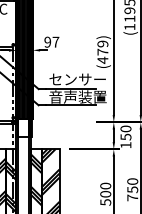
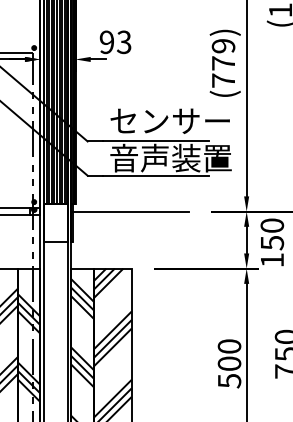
text: (55, 41) -> (123, 40), 97 -> 93
text: (102, 60) -> (222, 80), (479) -> (779)
line: (58, 122) -> (129, 212), added

